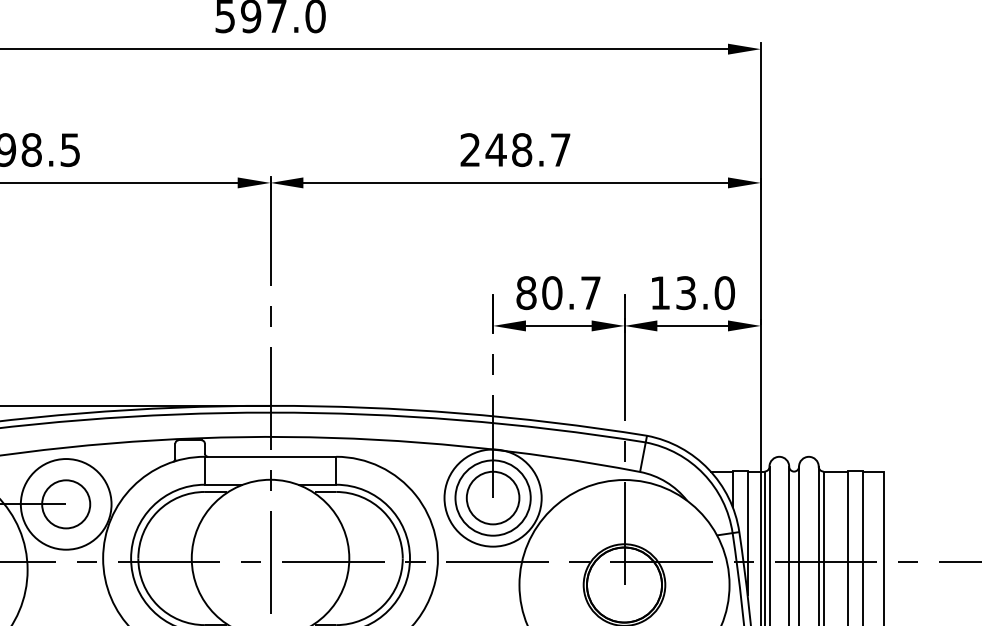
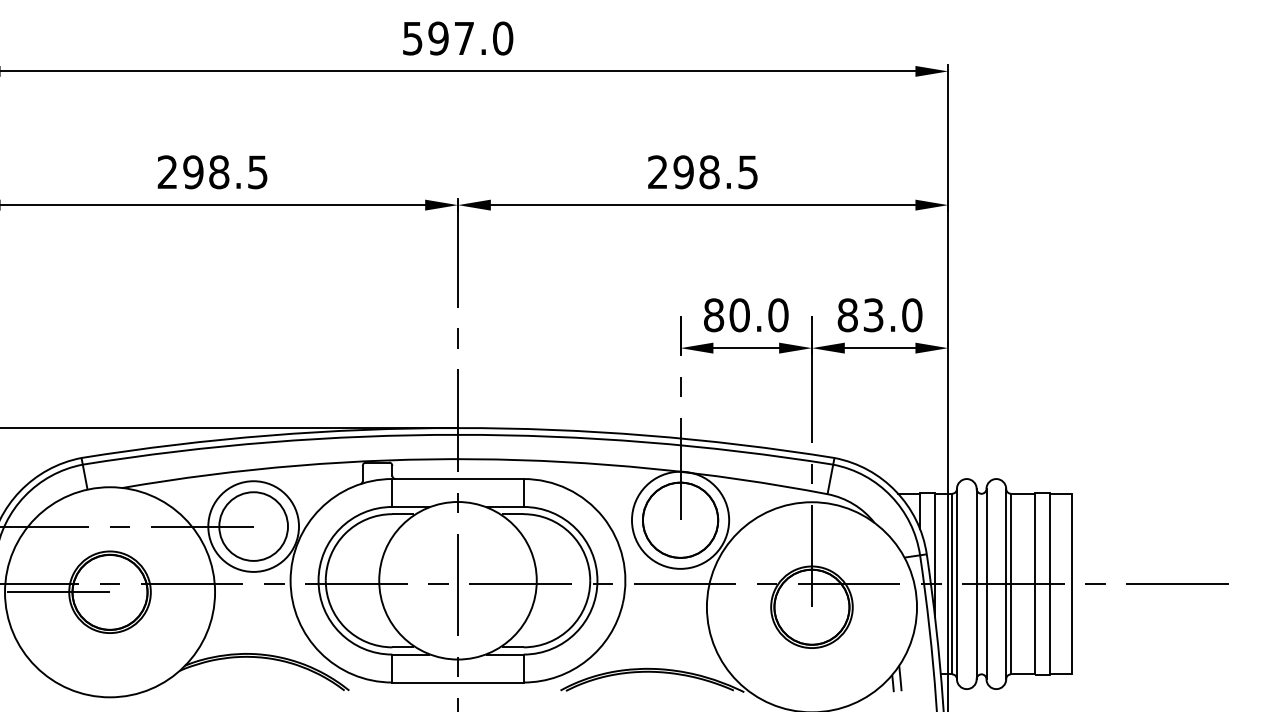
text: (528, 150) -> (715, 172), 248.7 -> 298.5
text: (591, 293) -> (778, 315), 80.7 -> 80.0
text: (660, 293) -> (847, 315), 13.0 -> 83.0
circle: (493, 497) -> (680, 519), size x1.43
circle: (66, 504) -> (253, 526), size x1.43

